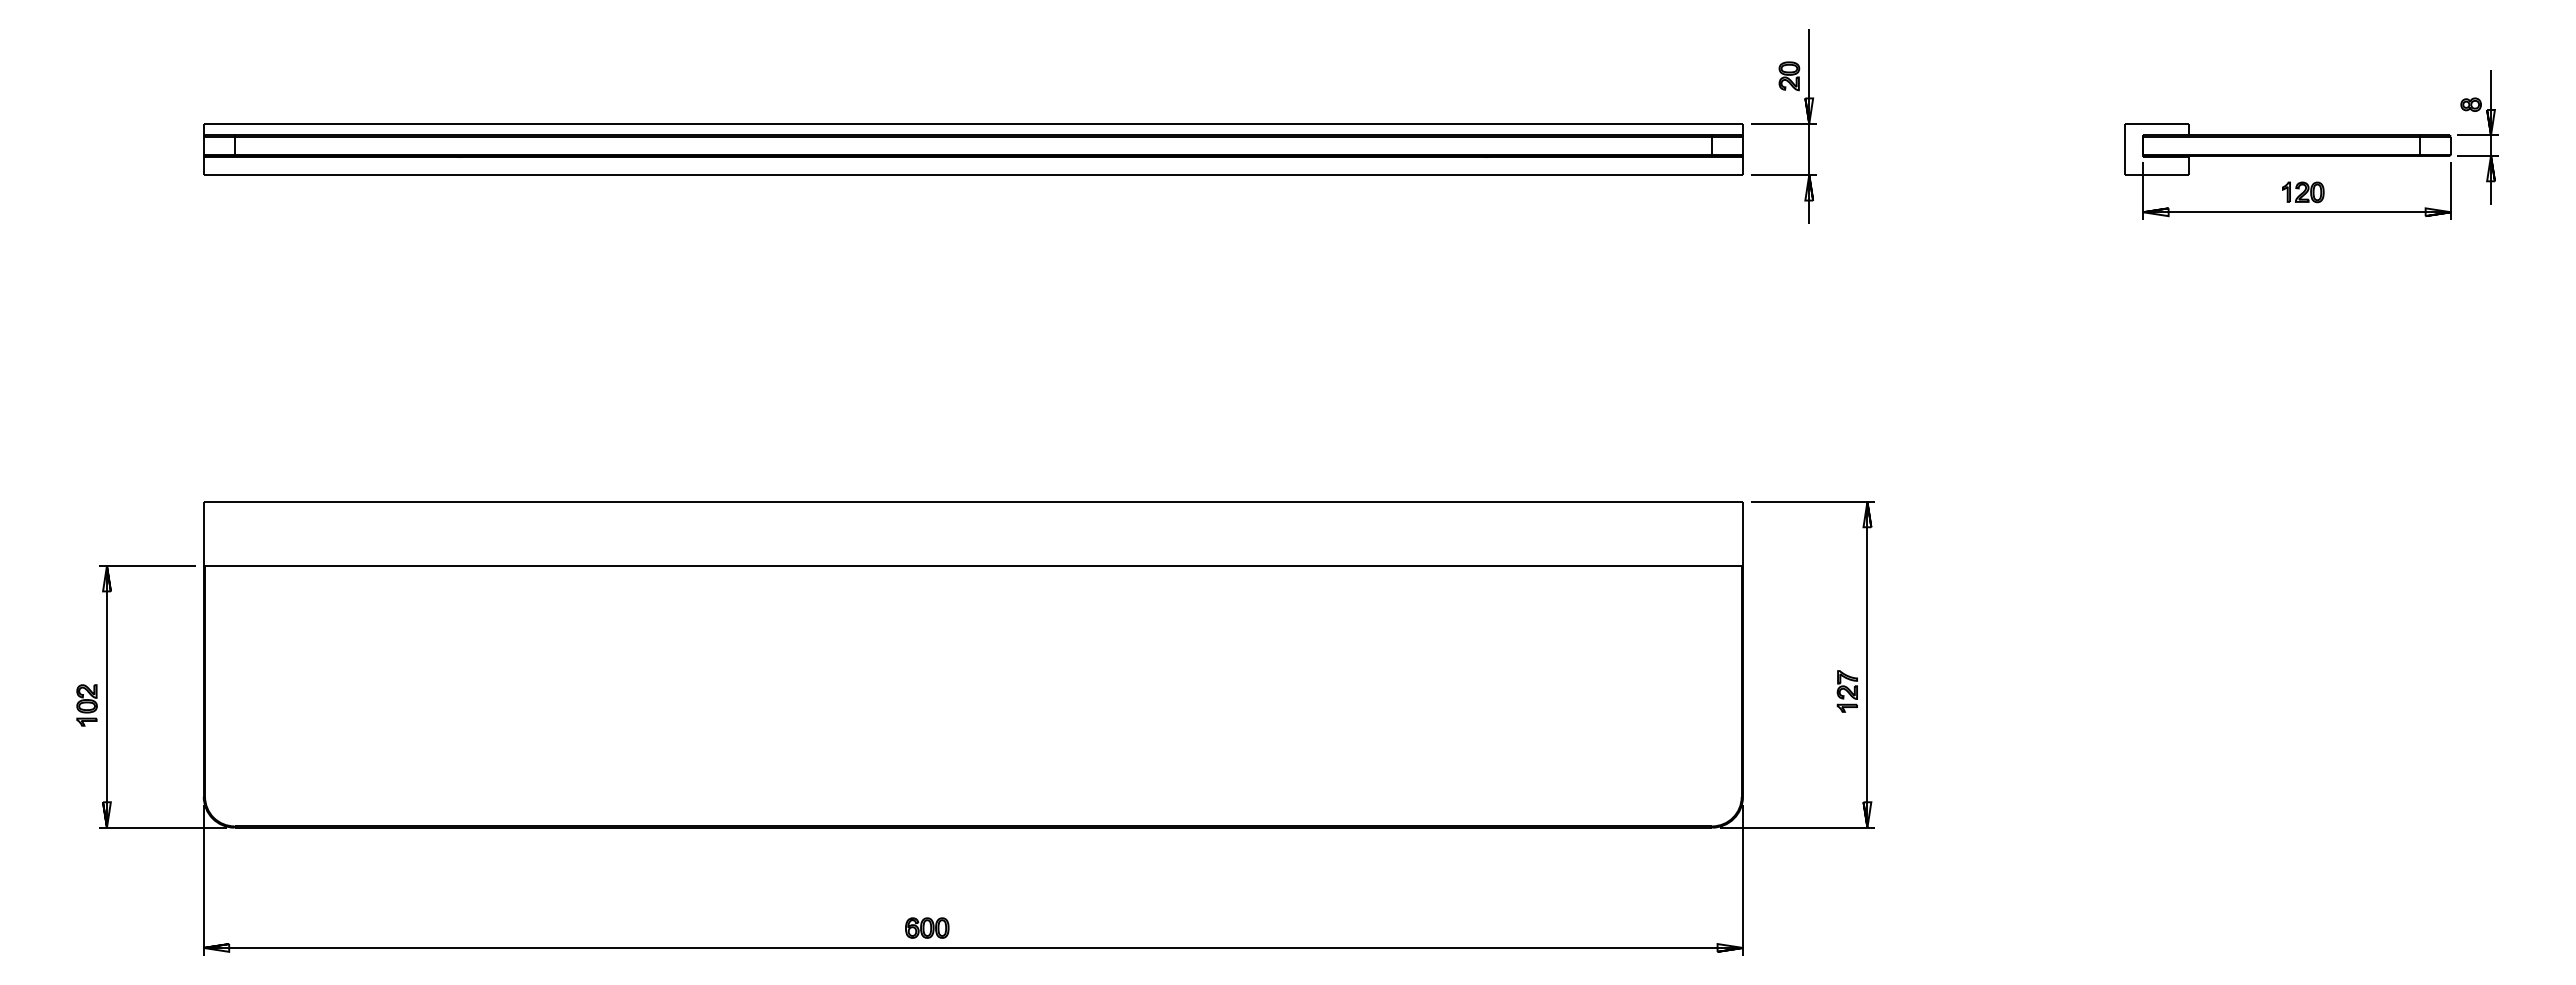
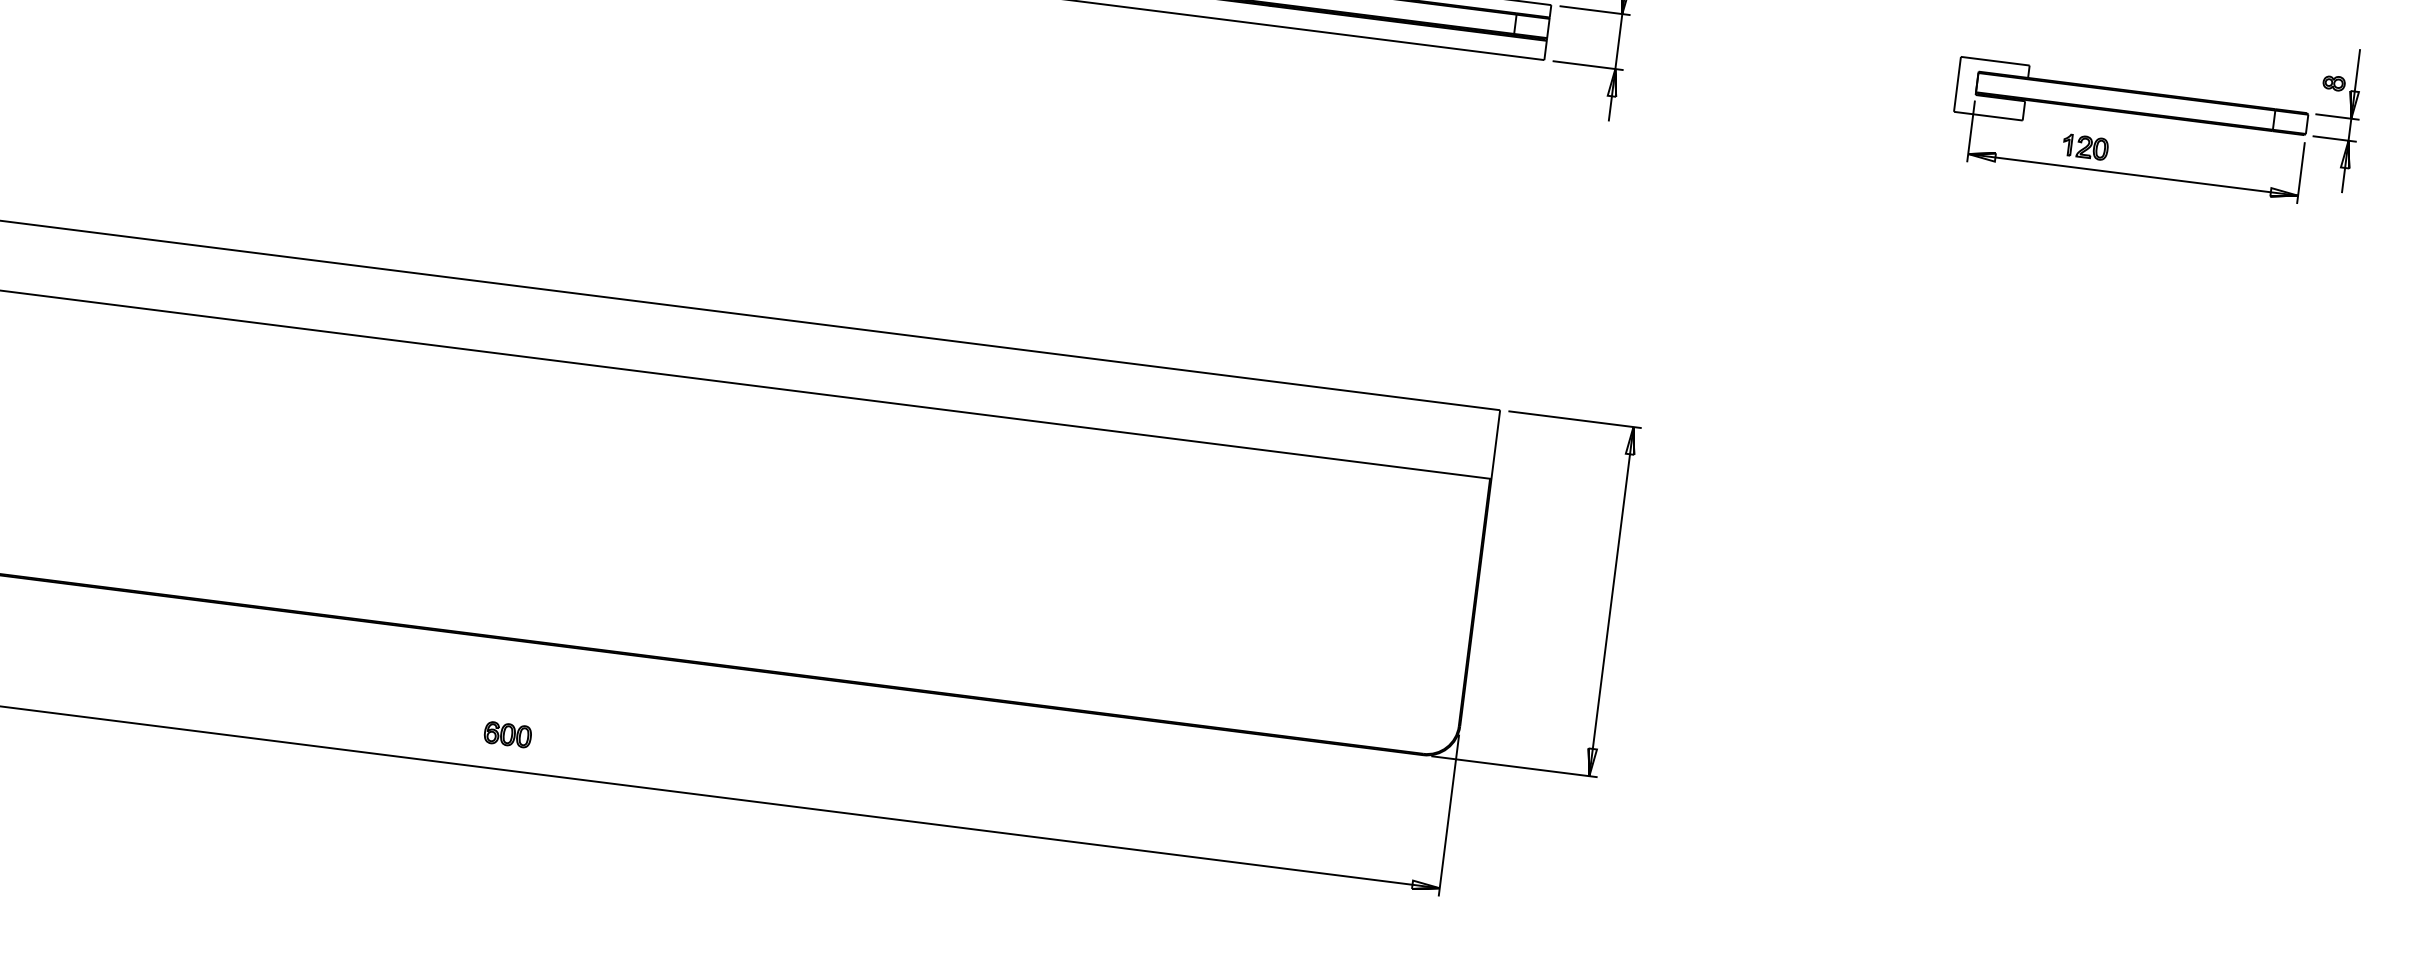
part: (2303, 192) -> (2085, 147), moved
part: (1846, 691) -> (1585, 627), removed
part: (927, 927) -> (508, 734), moved

